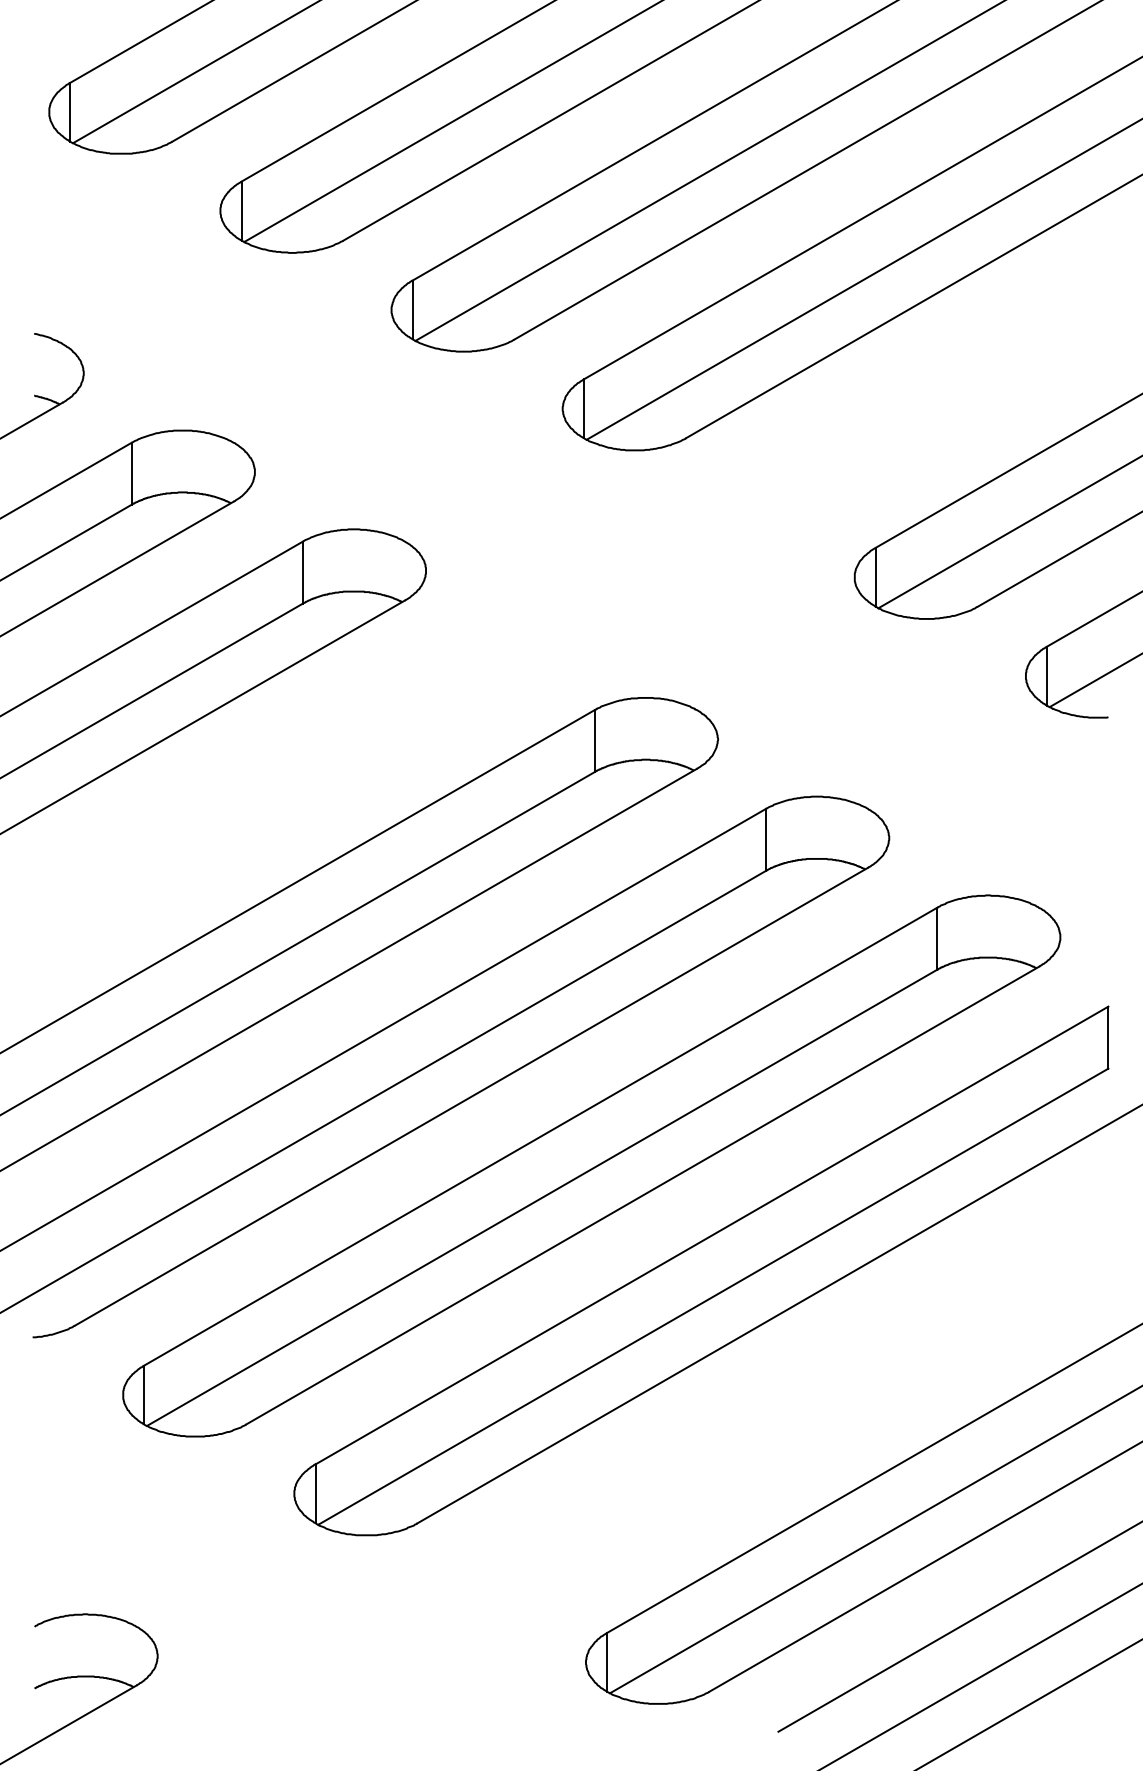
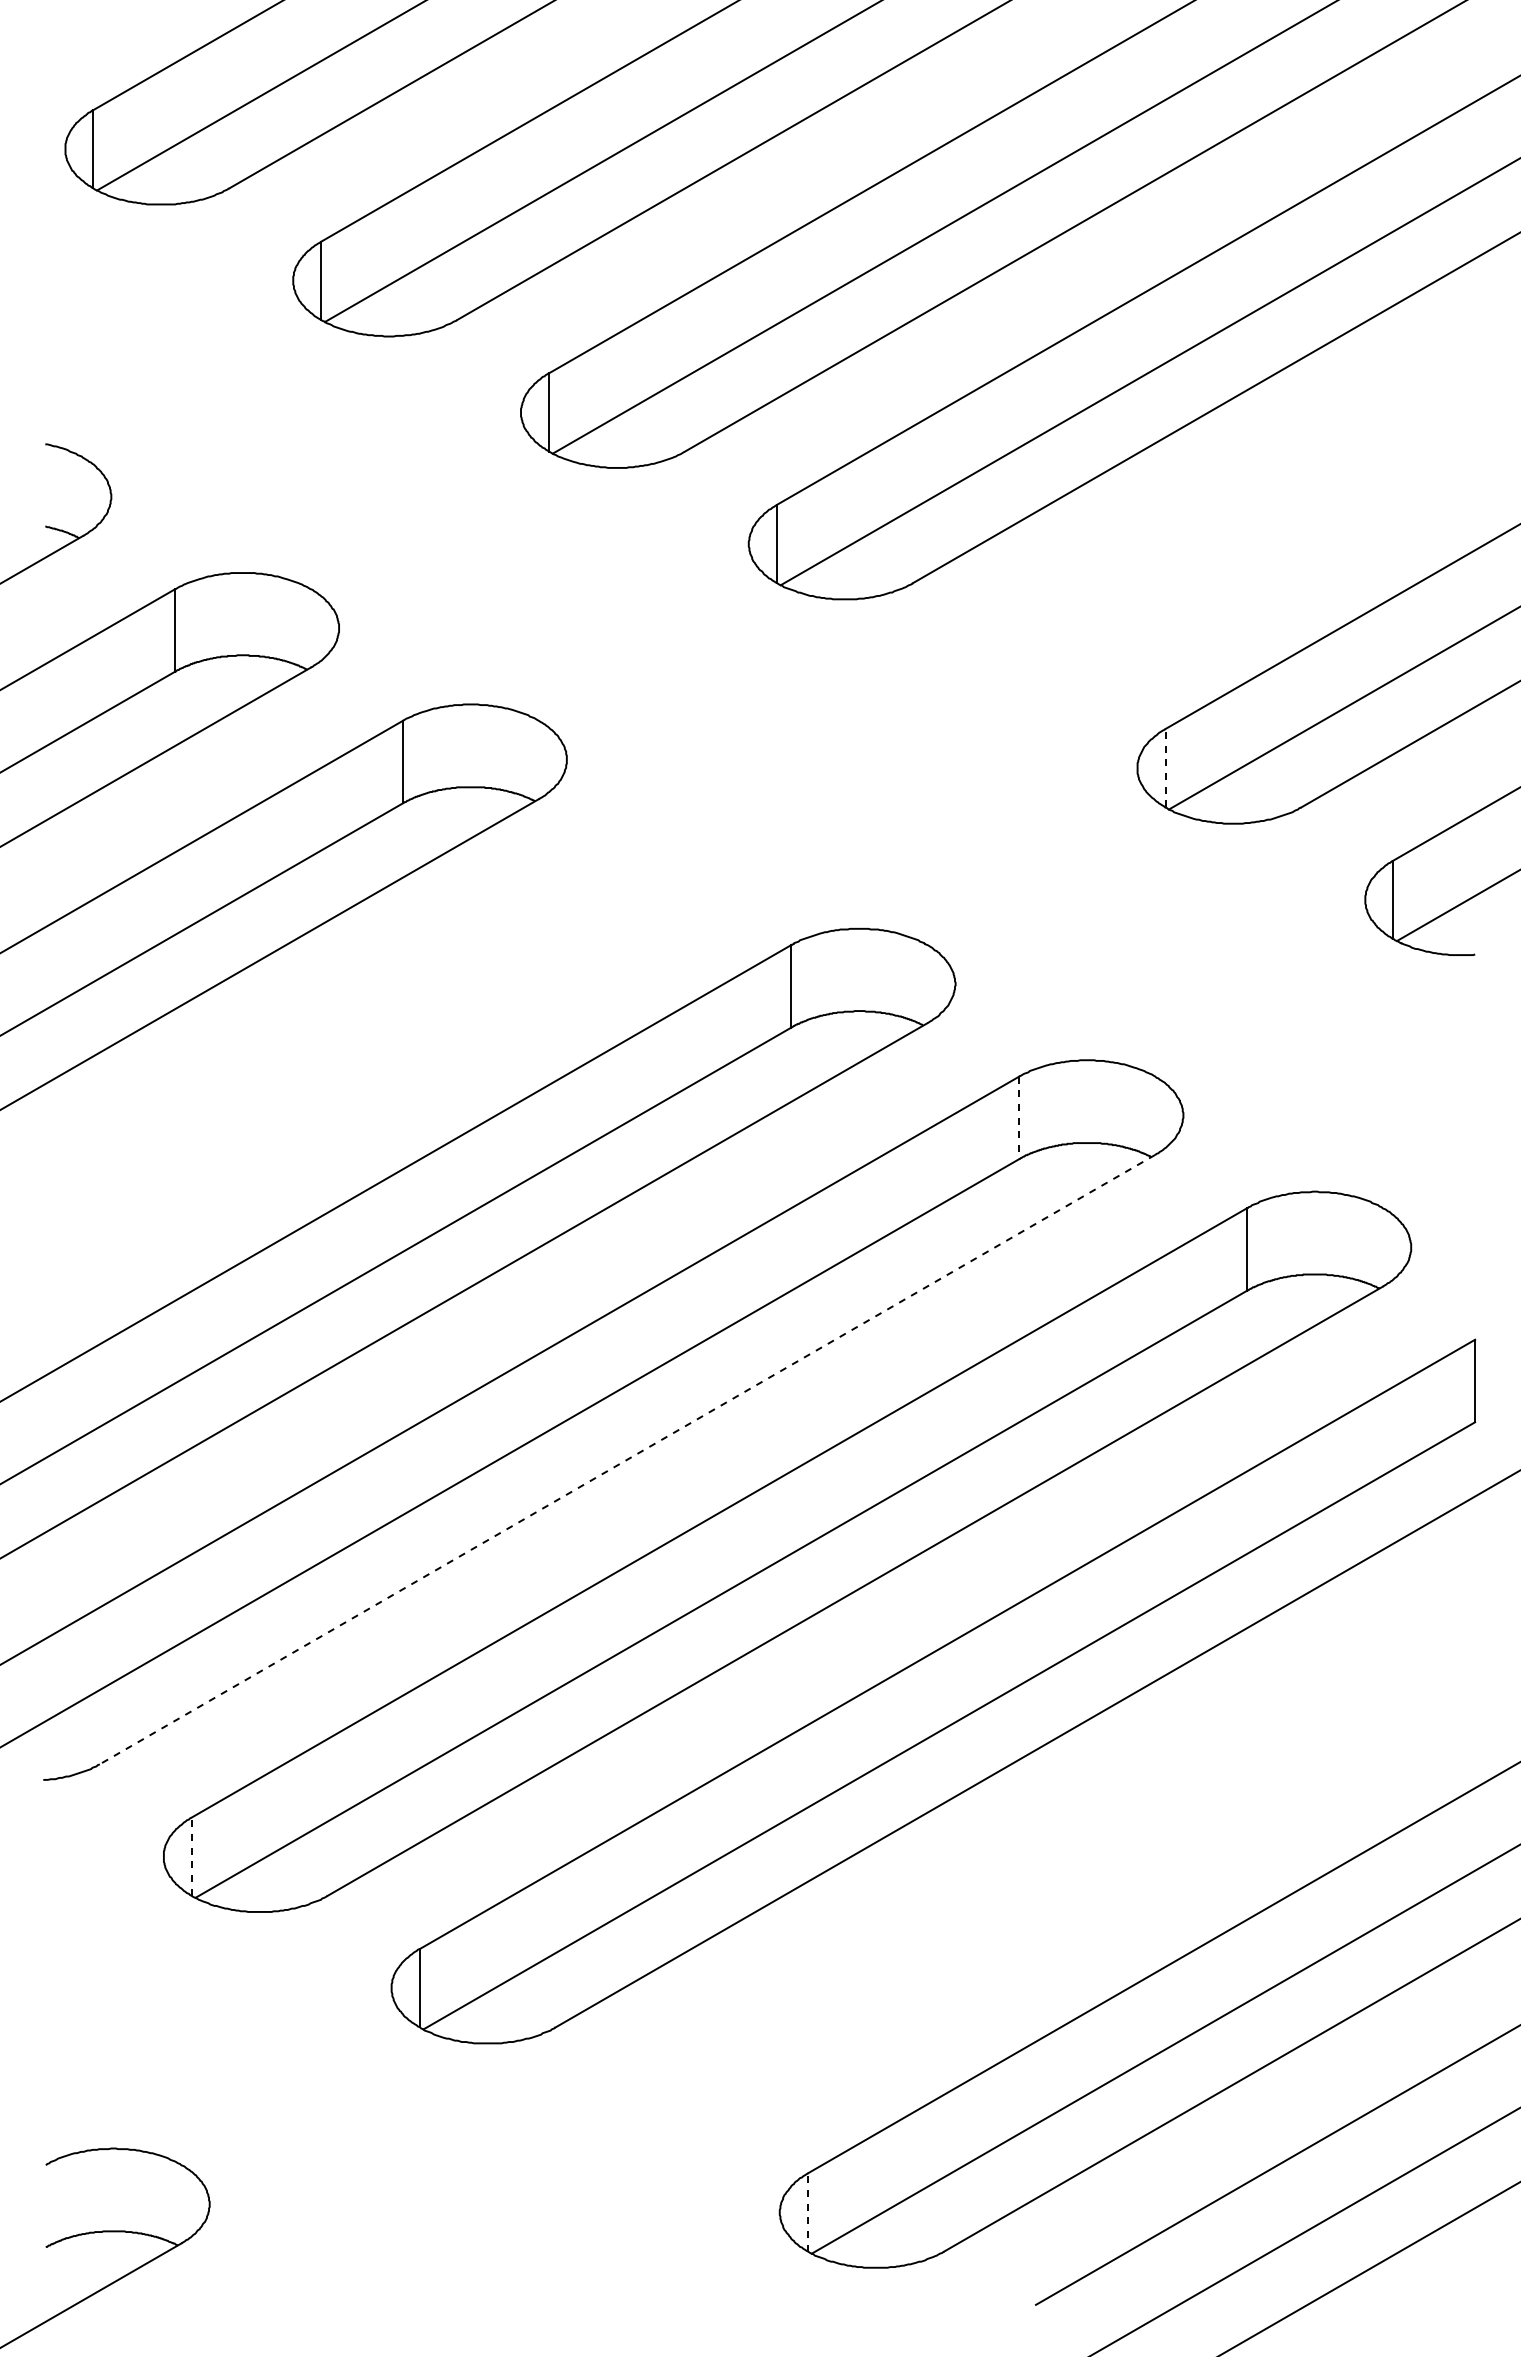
line: (875, 576) -> (1165, 767), solid -> dashed
line: (766, 840) -> (1019, 1118), solid -> dashed
line: (470, 1096) -> (626, 1459), solid -> dashed
line: (144, 1394) -> (191, 1856), solid -> dashed
line: (607, 1662) -> (808, 2212), solid -> dashed

